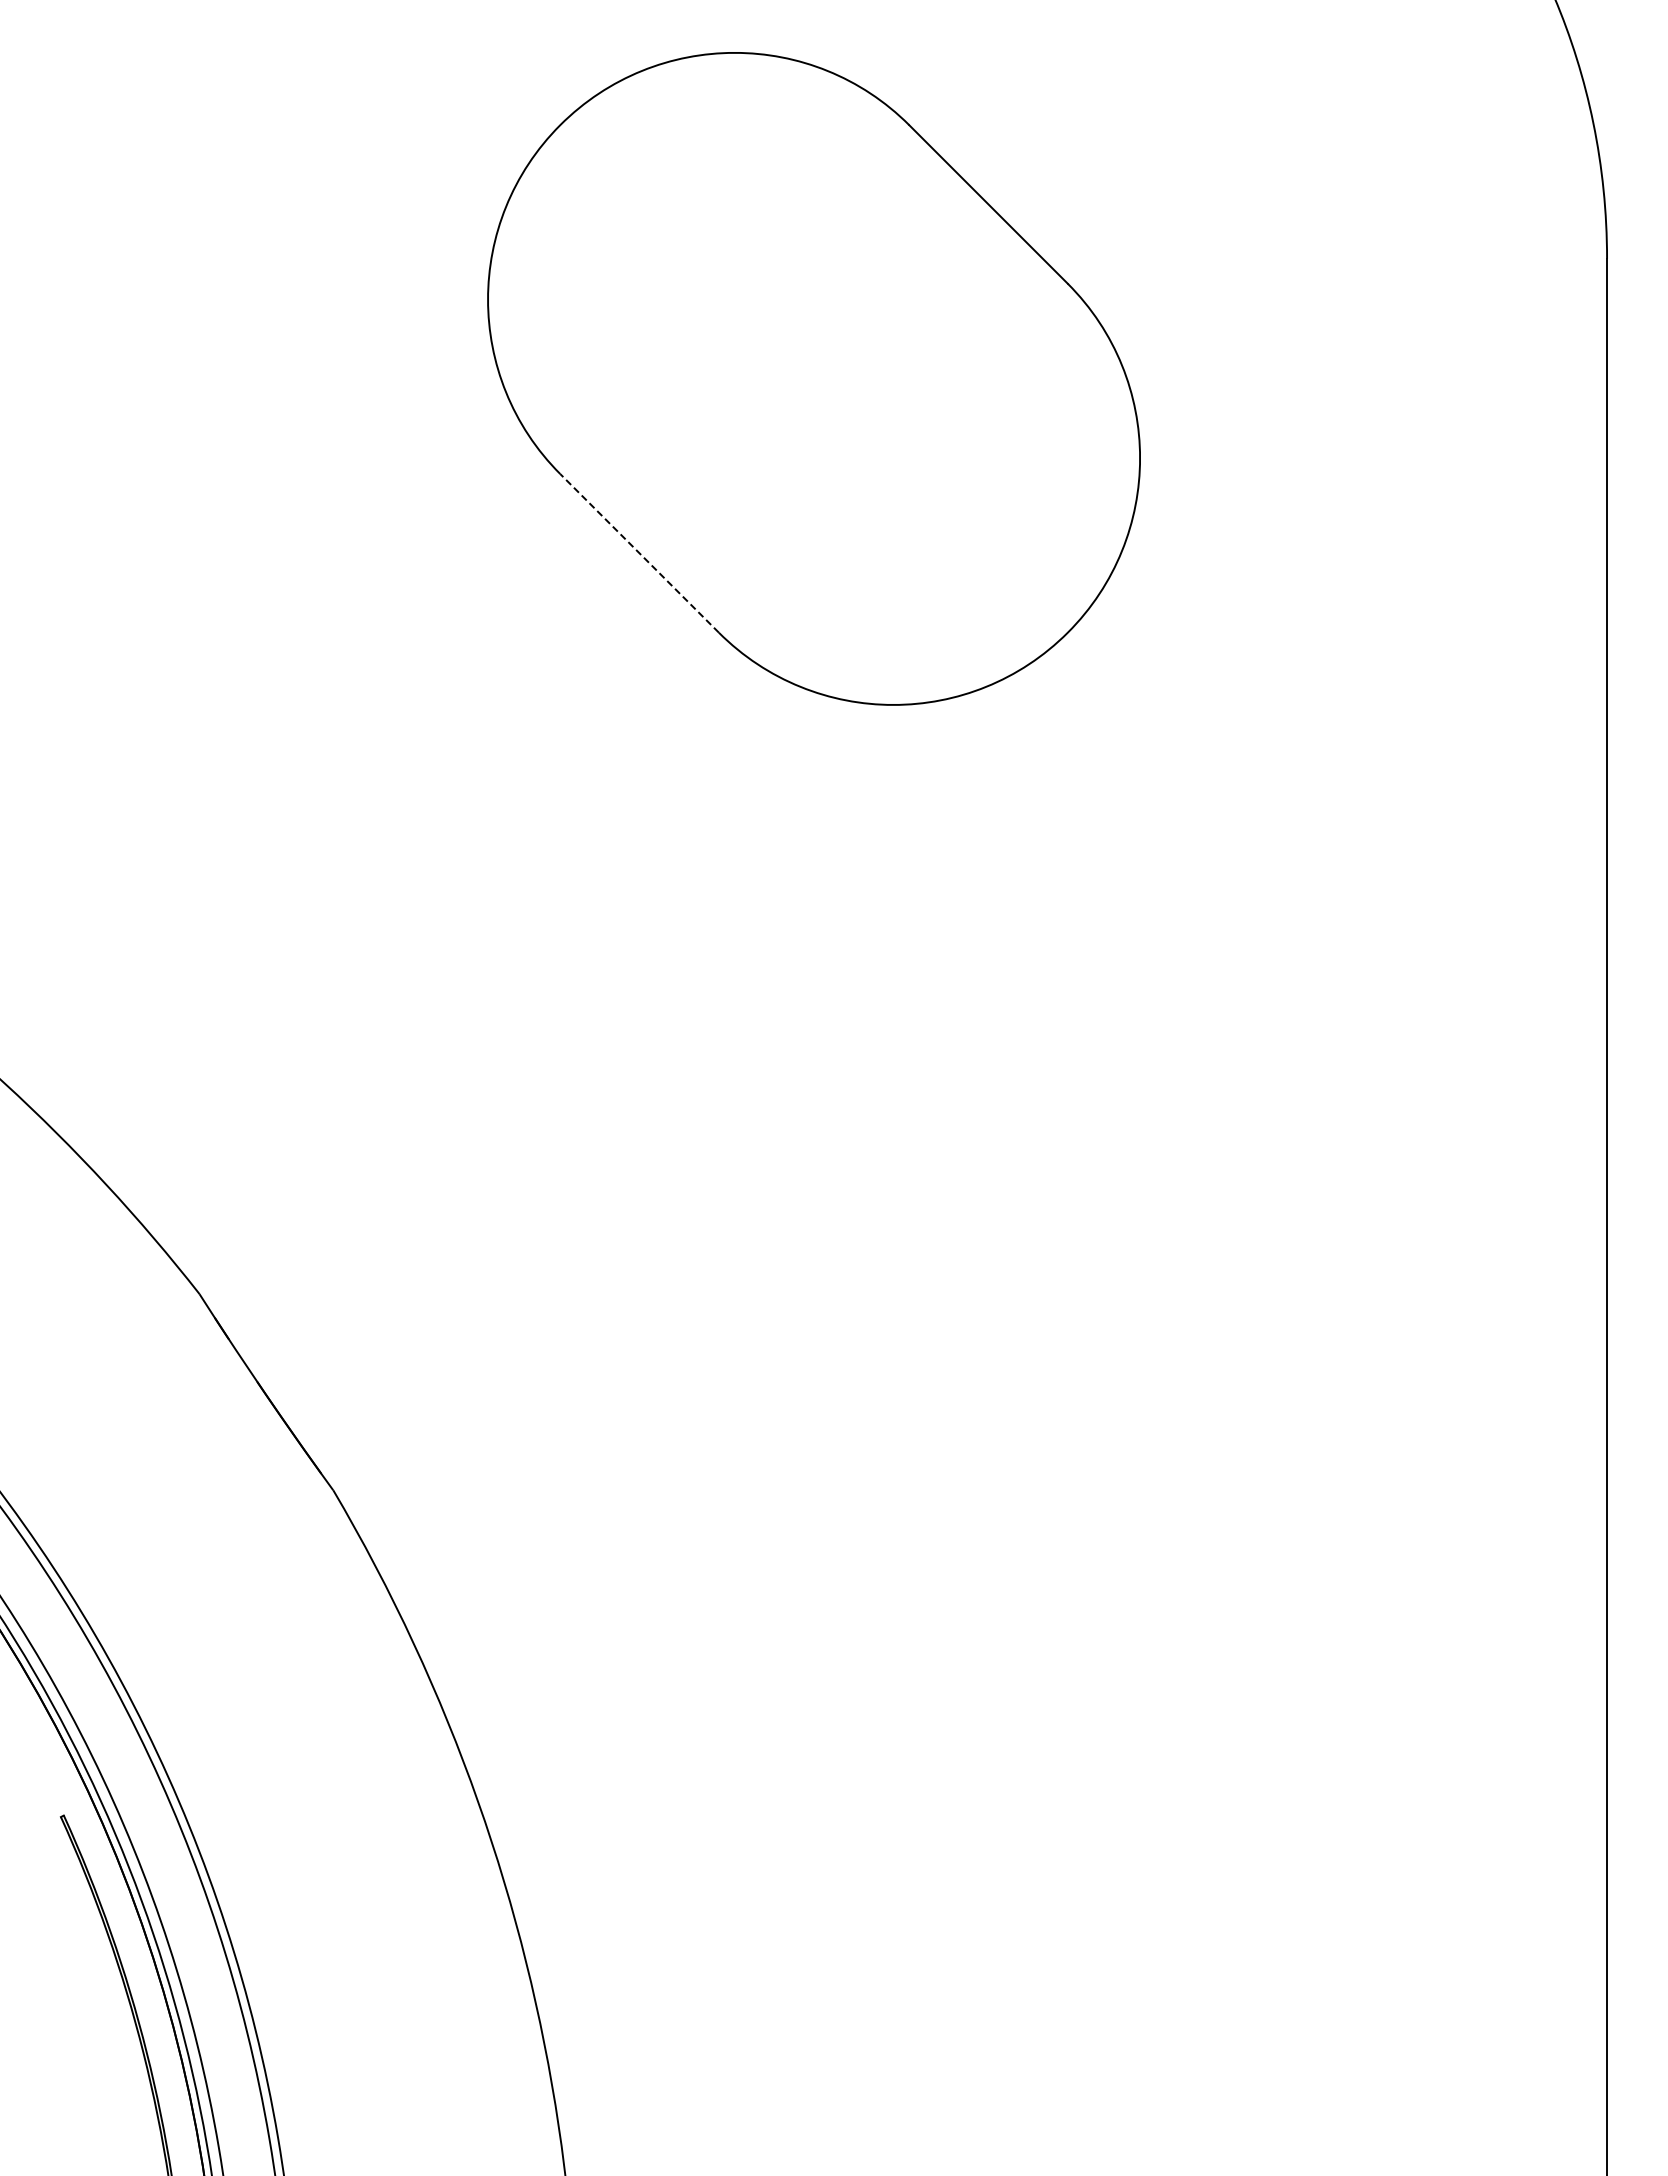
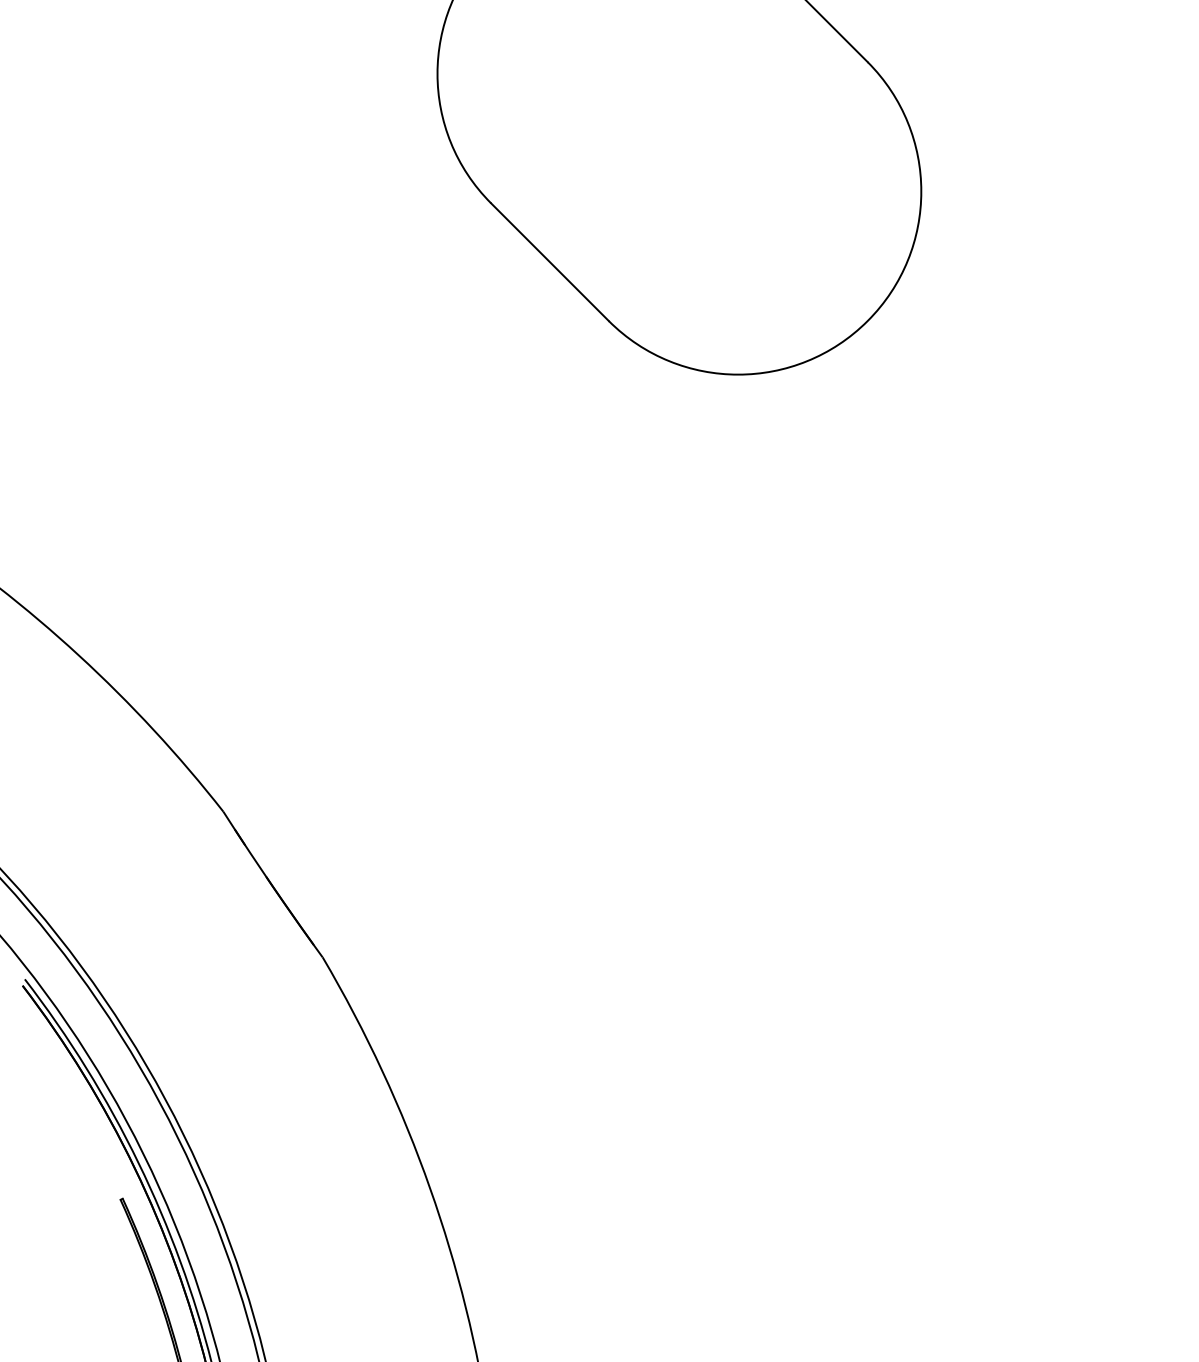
line: (639, 553) -> (549, 262), dashed -> solid

